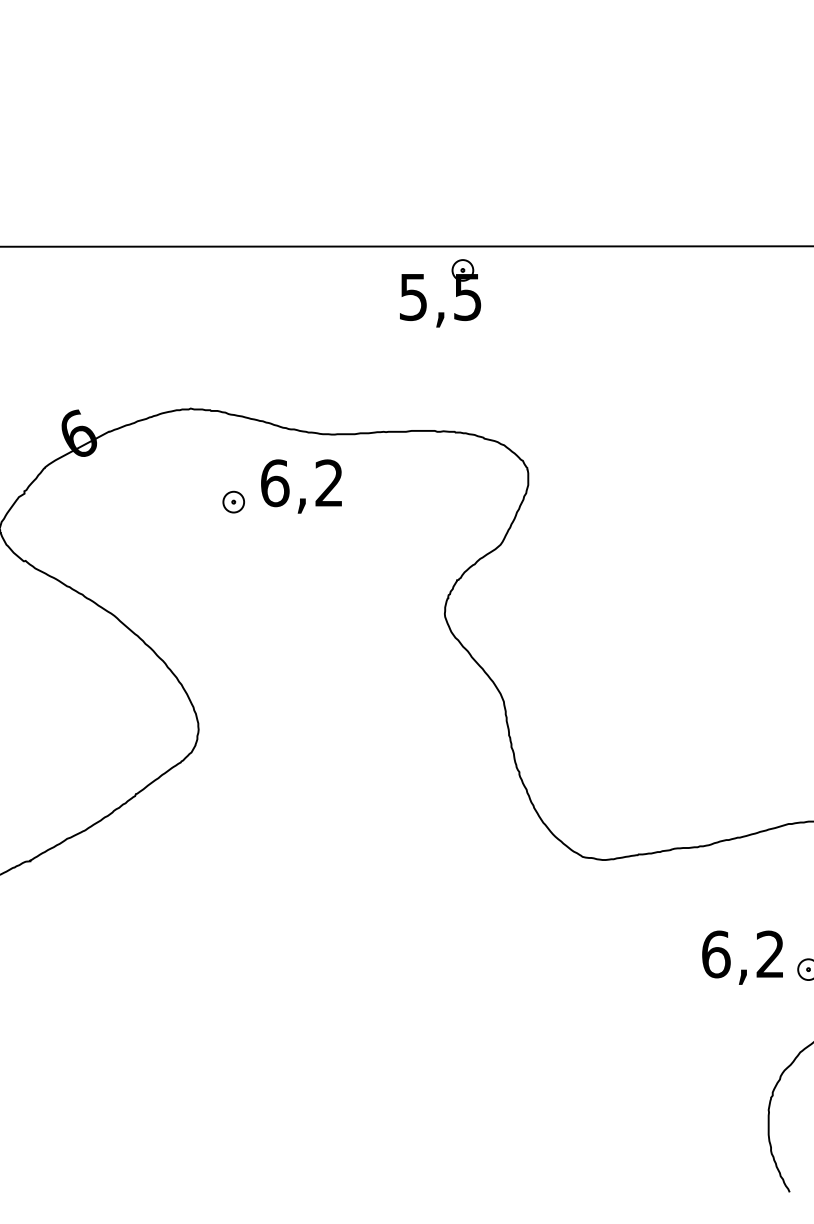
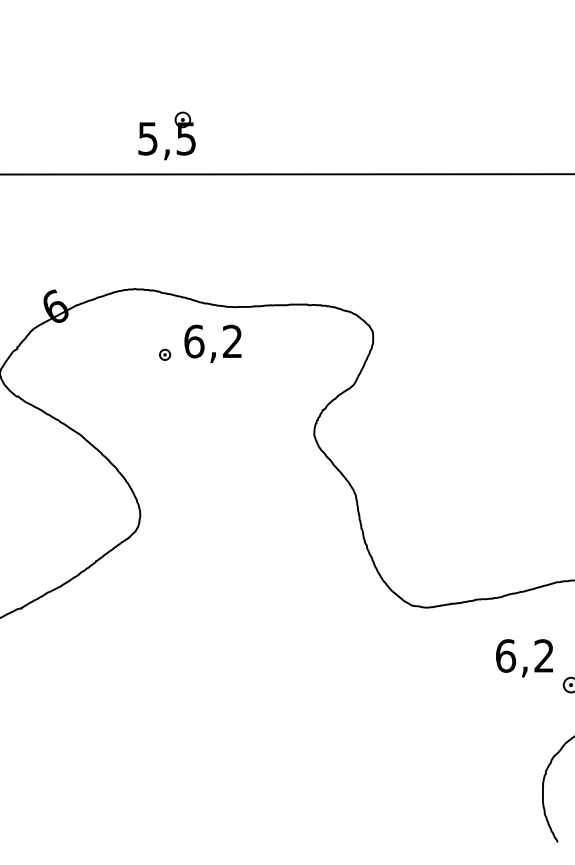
part: (425, 297) -> (156, 139), moved
part: (233, 501) -> (164, 354), size x0.7
text: (742, 957) -> (524, 658), moved

